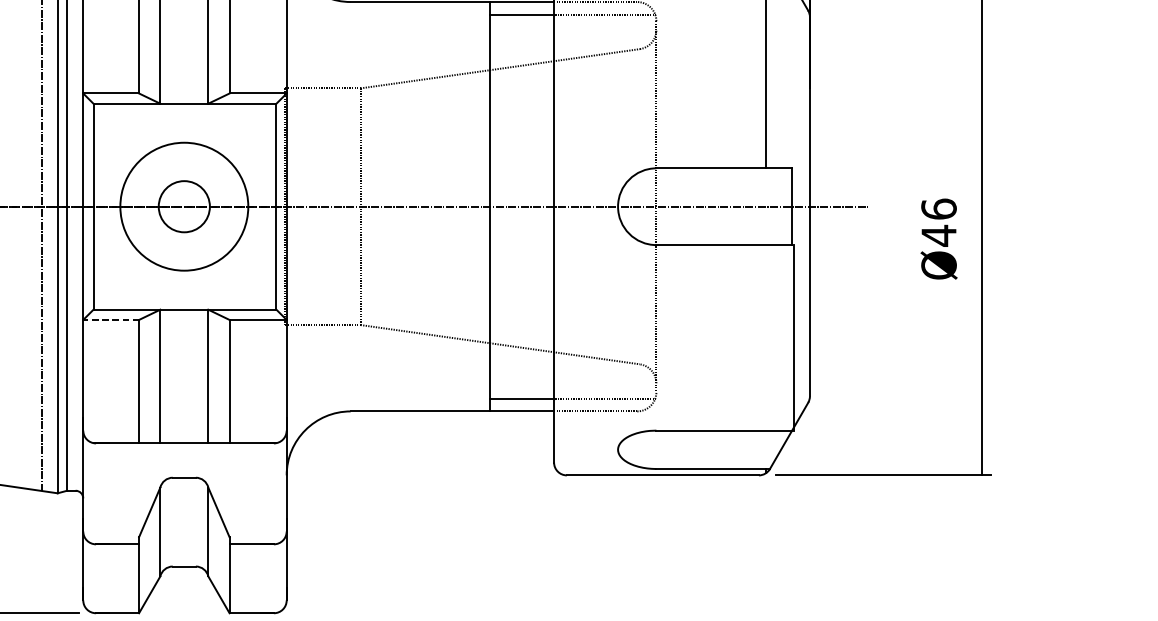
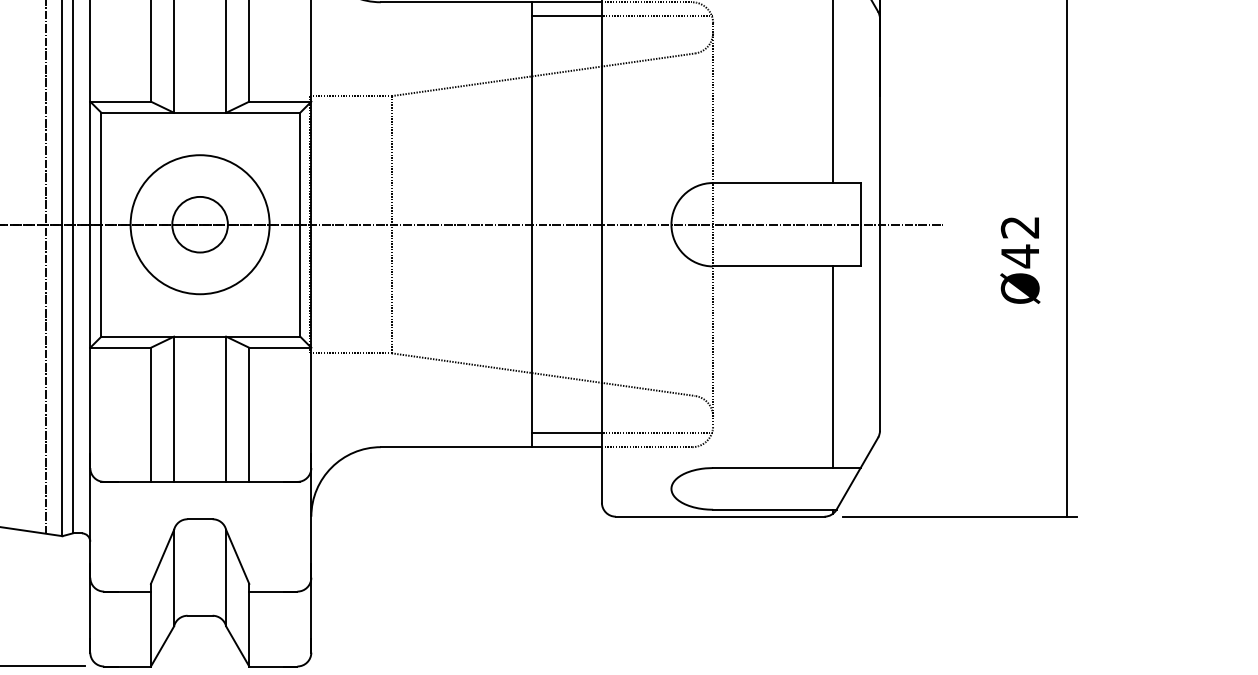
text: (938, 208) -> (1019, 226), Ø46 -> Ø42
line: (111, 319) -> (120, 347), dashed -> solid
line: (793, 338) -> (832, 367), moved

